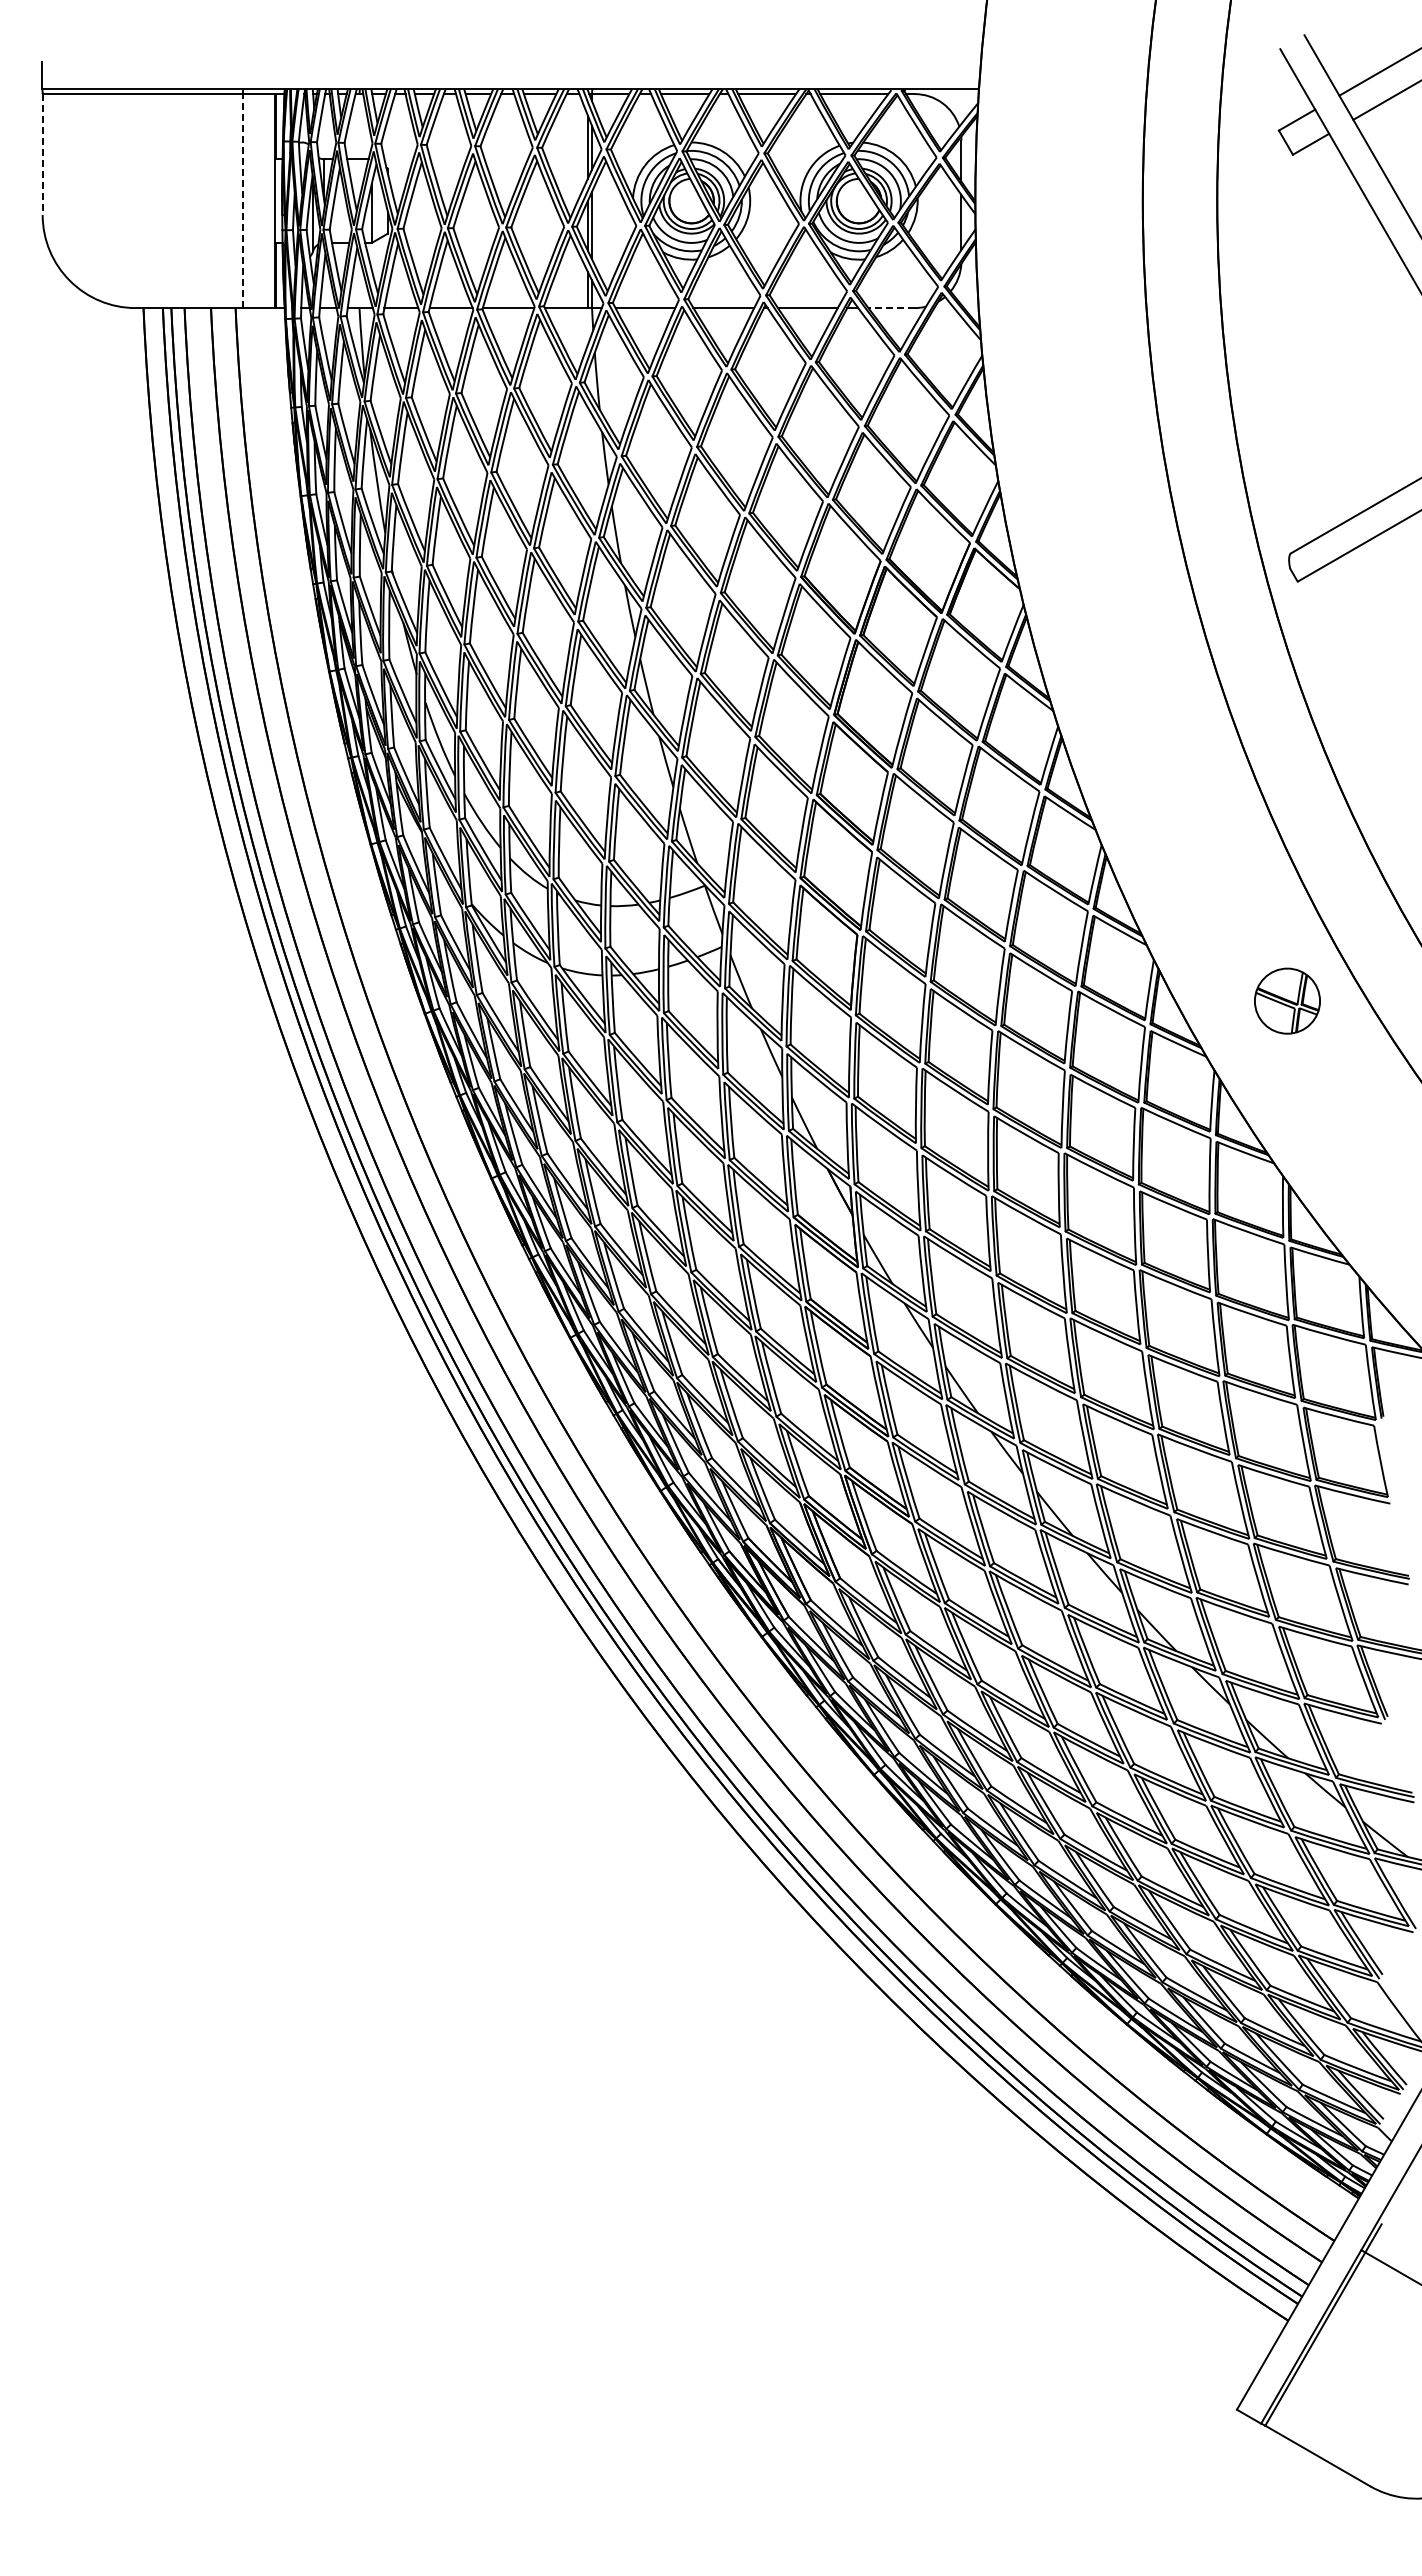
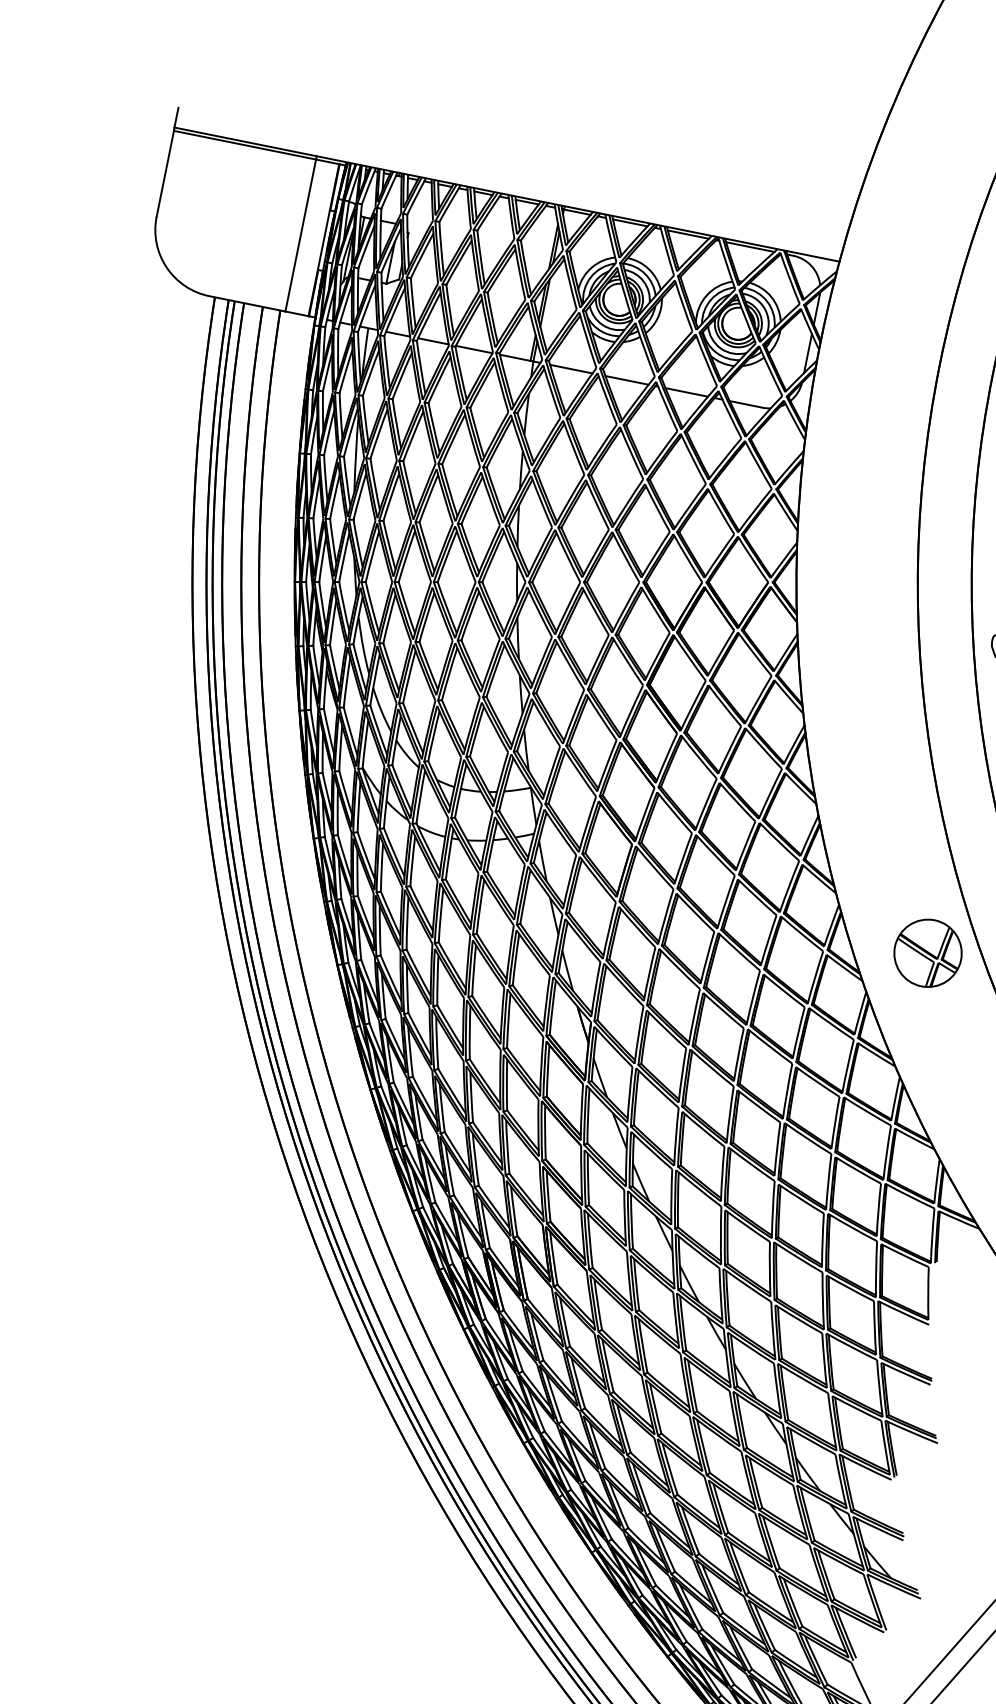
line: (42, 155) -> (165, 174), dashed -> solid
line: (242, 201) -> (300, 235), dashed -> solid
line: (891, 308) -> (746, 404), dashed -> solid
part: (1287, 1000) -> (928, 952), size x1.43

